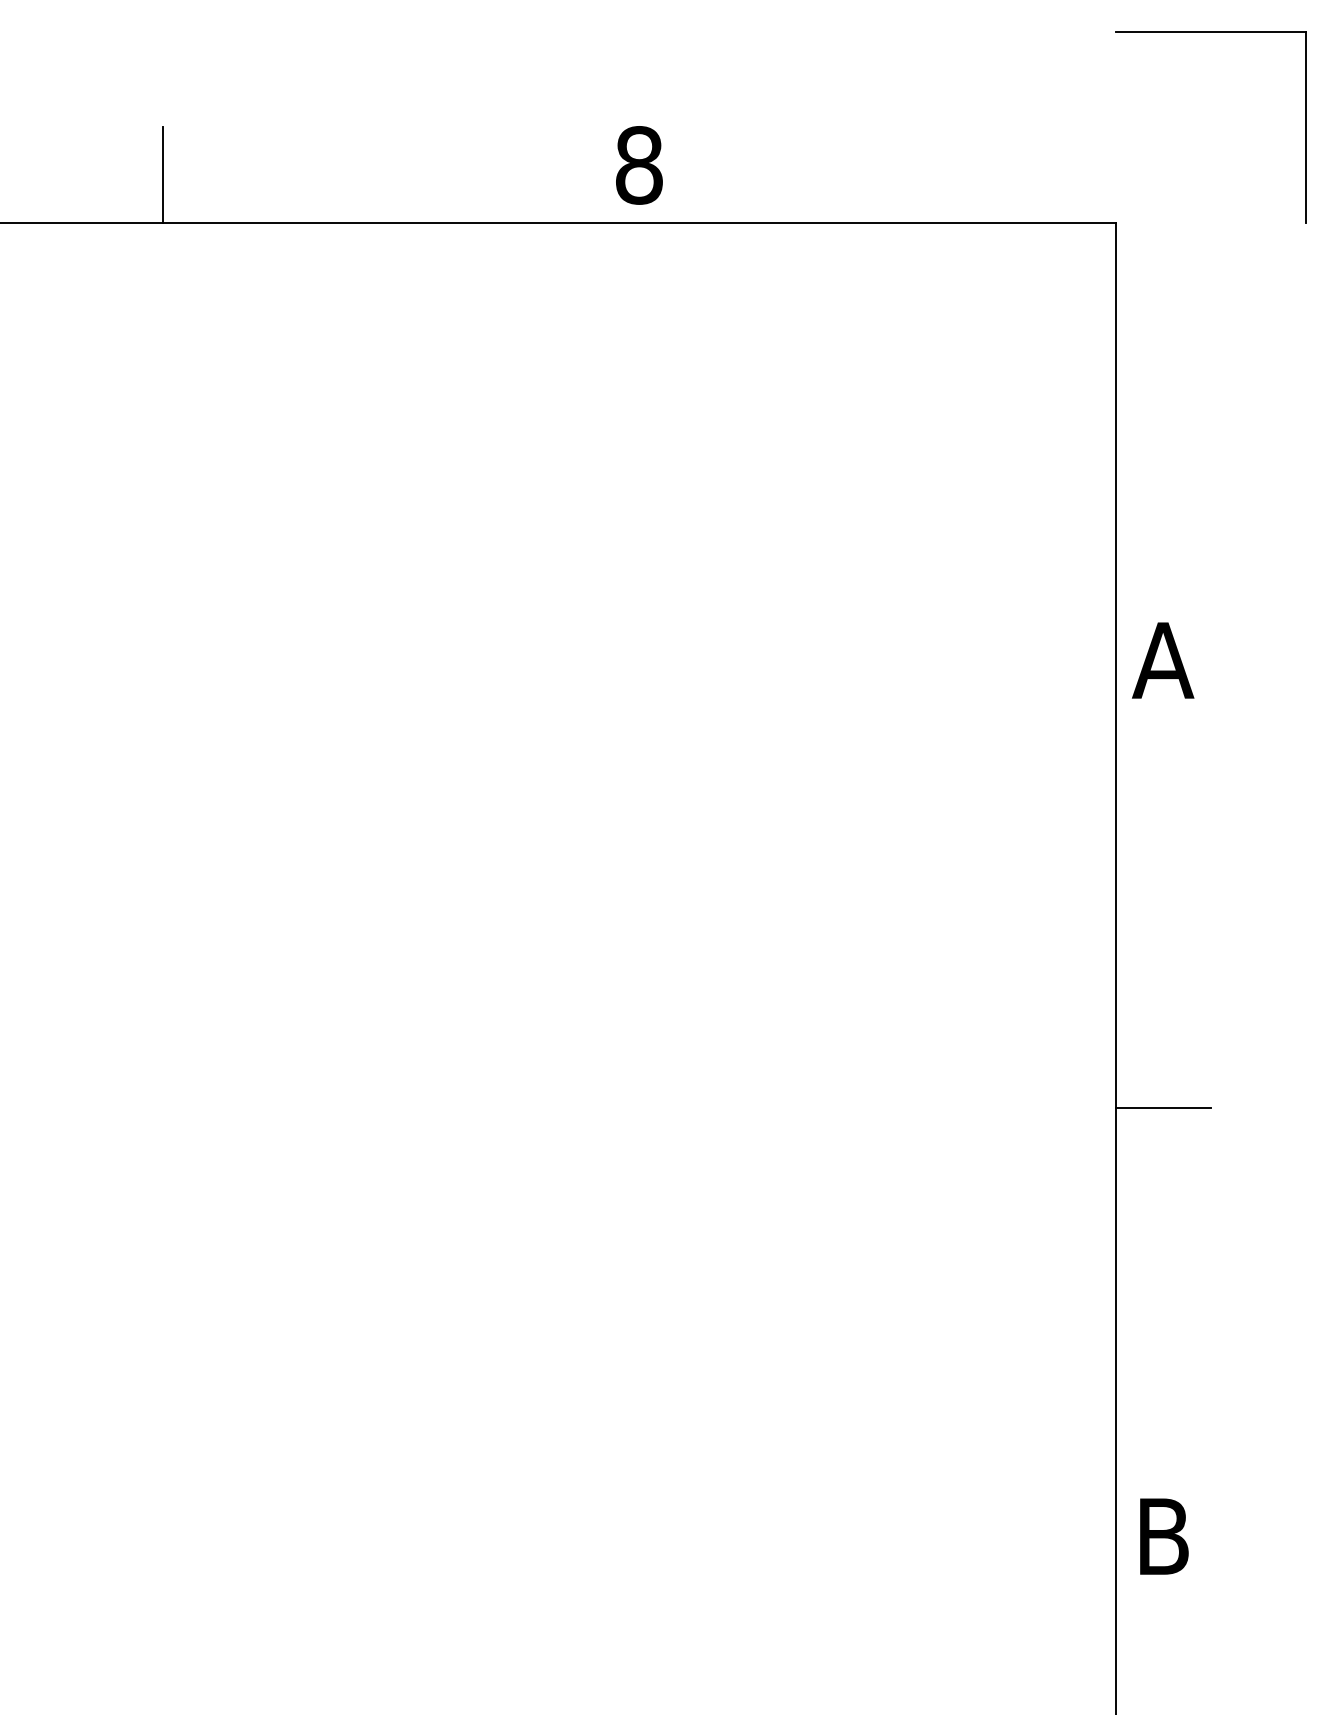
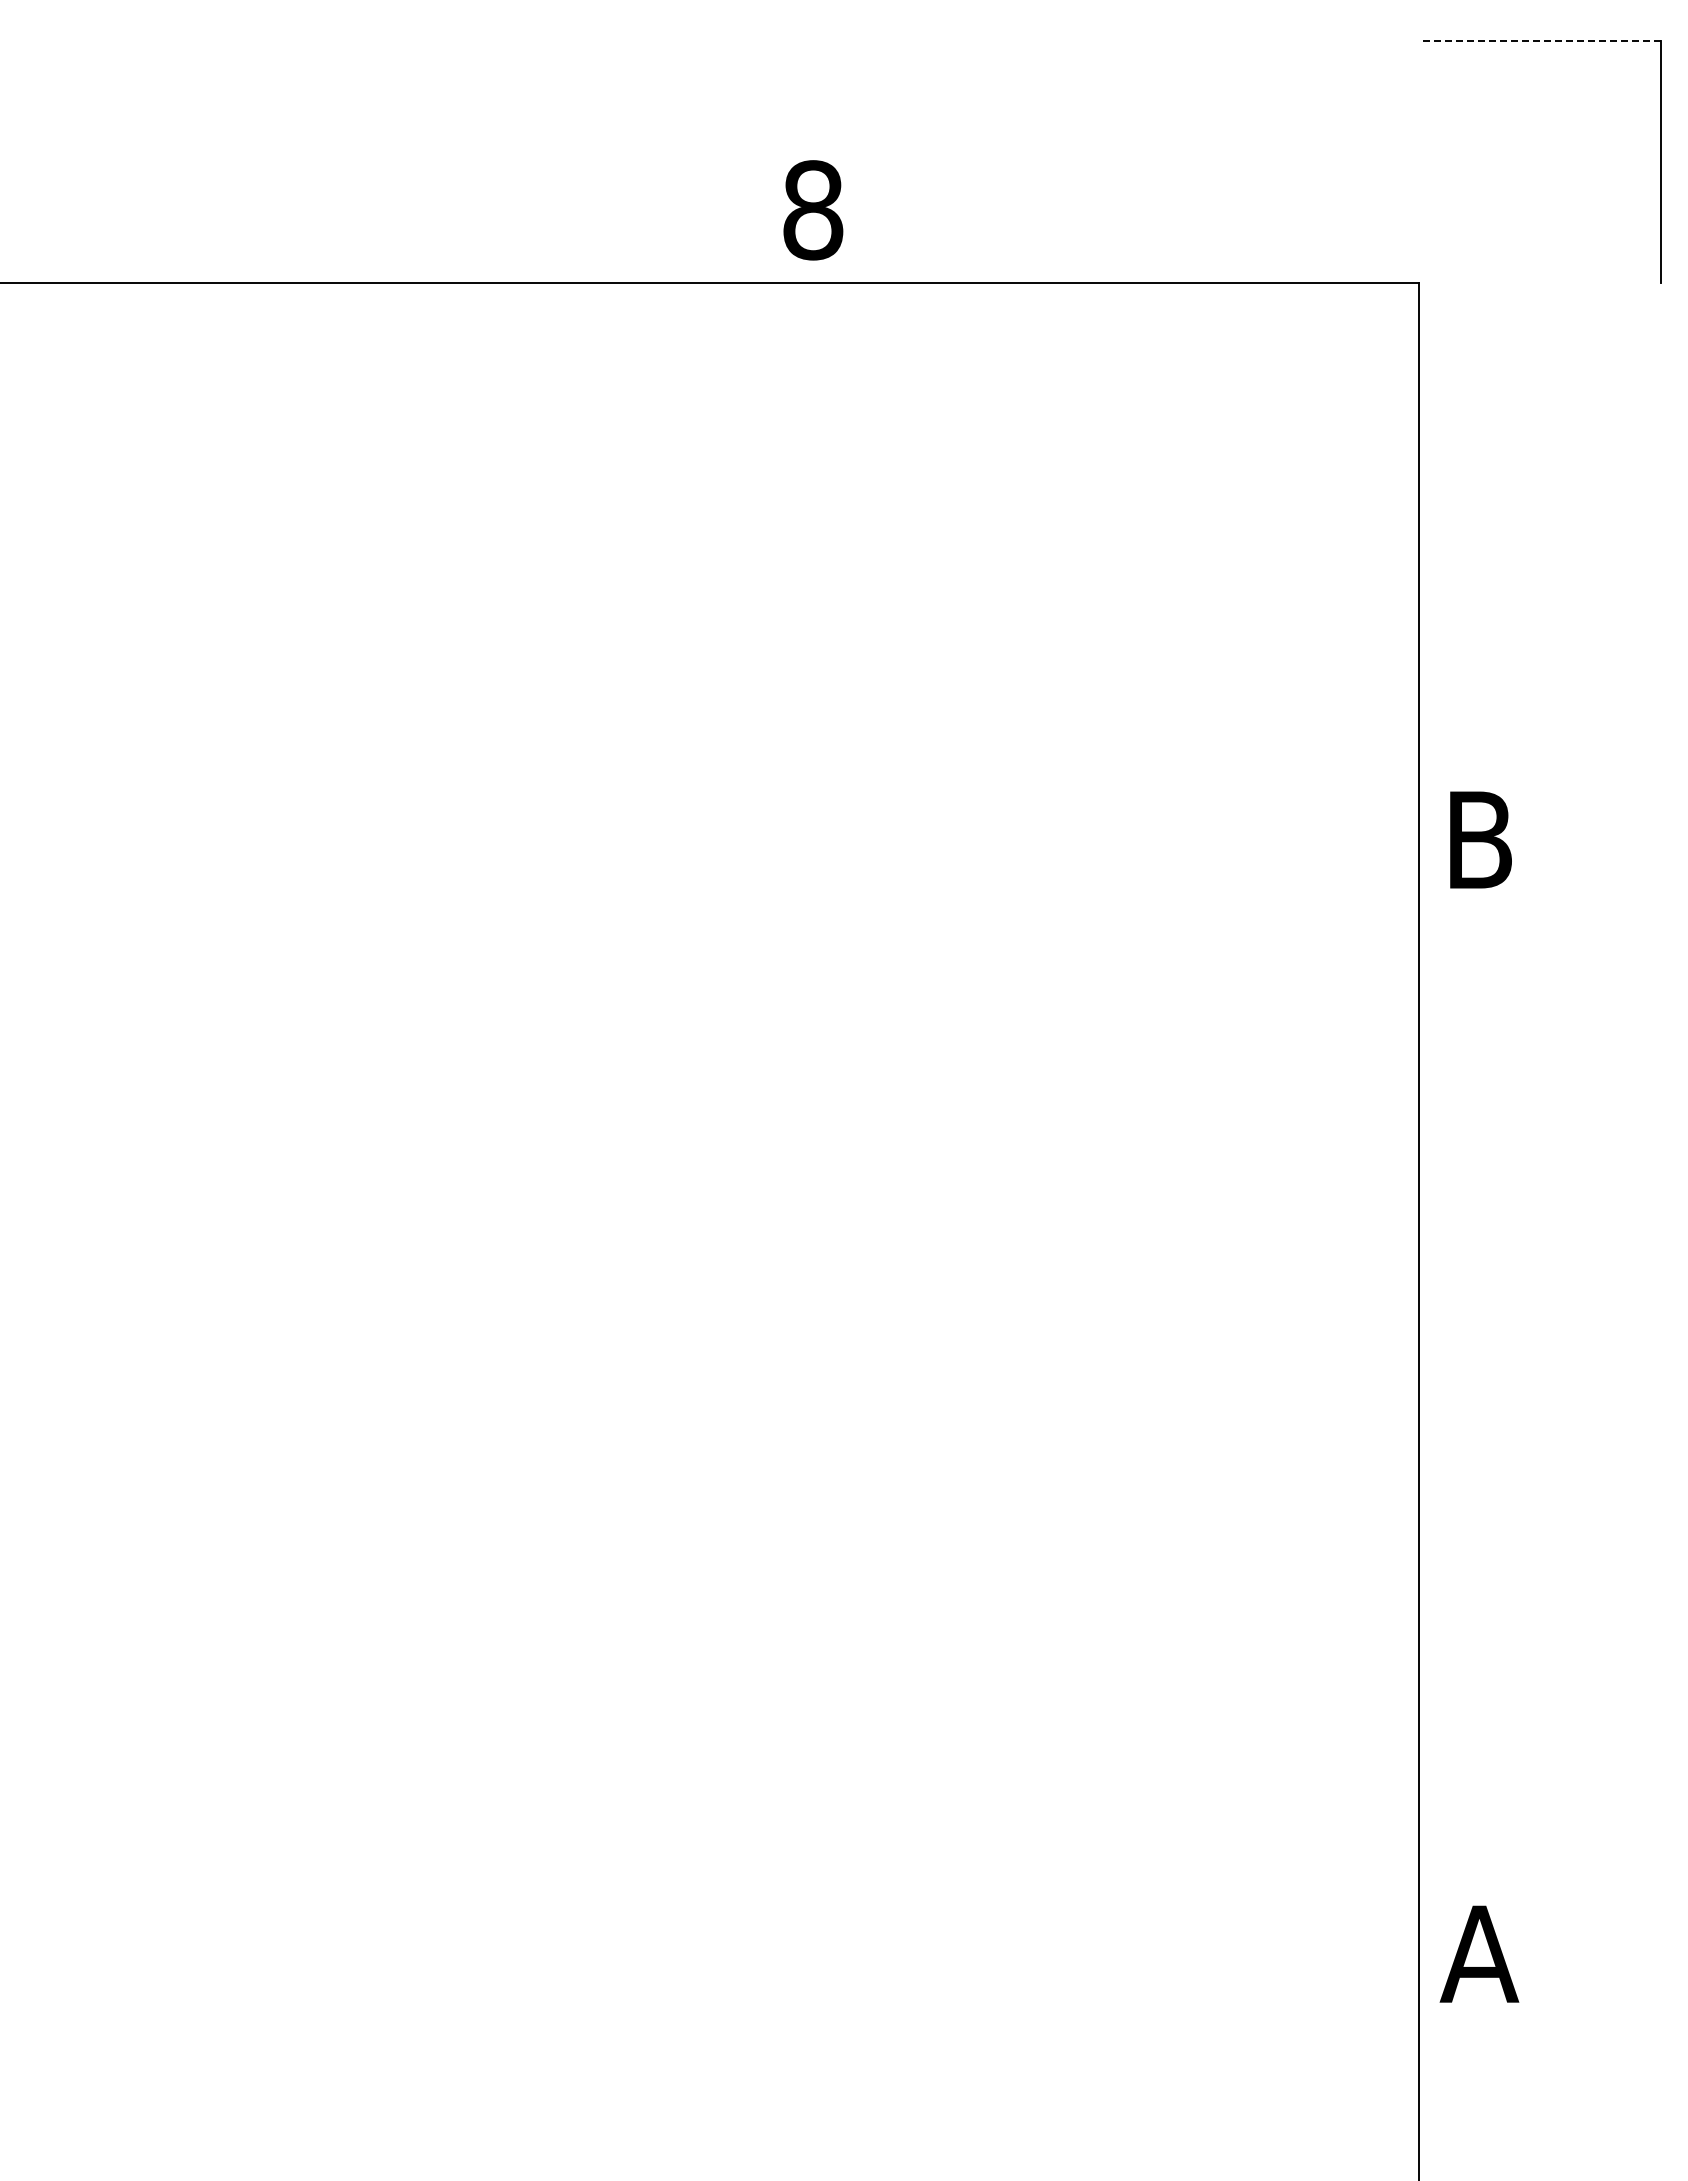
line: (1210, 31) -> (1539, 40), solid -> dashed
line: (163, 174) -> (207, 221), removed
text: (1163, 660) -> (1479, 839), A -> B
line: (1163, 1108) -> (1479, 1409), removed
text: (1163, 1536) -> (1479, 1953), B -> A

